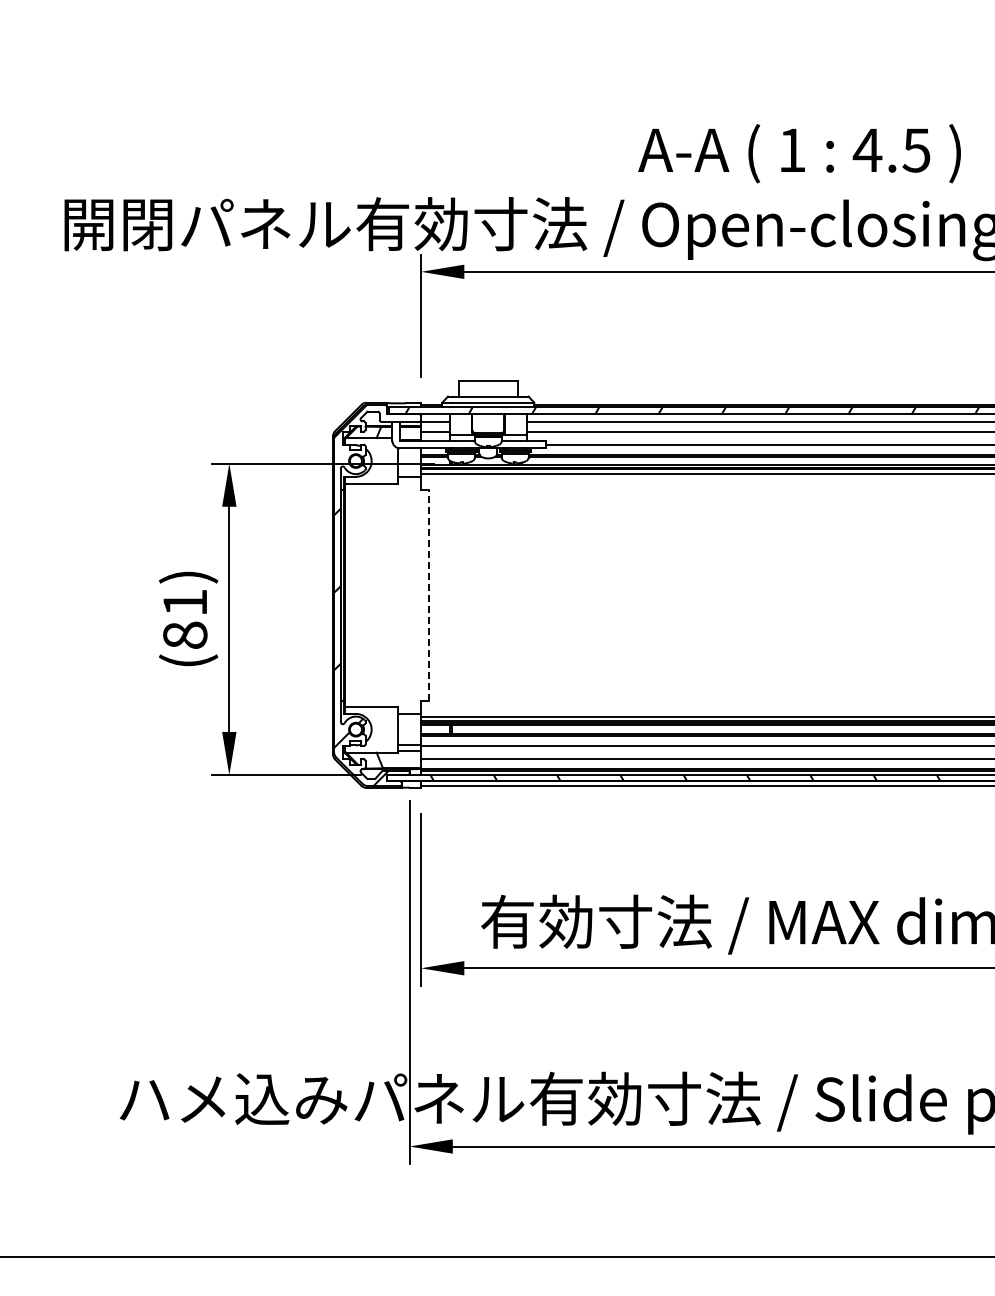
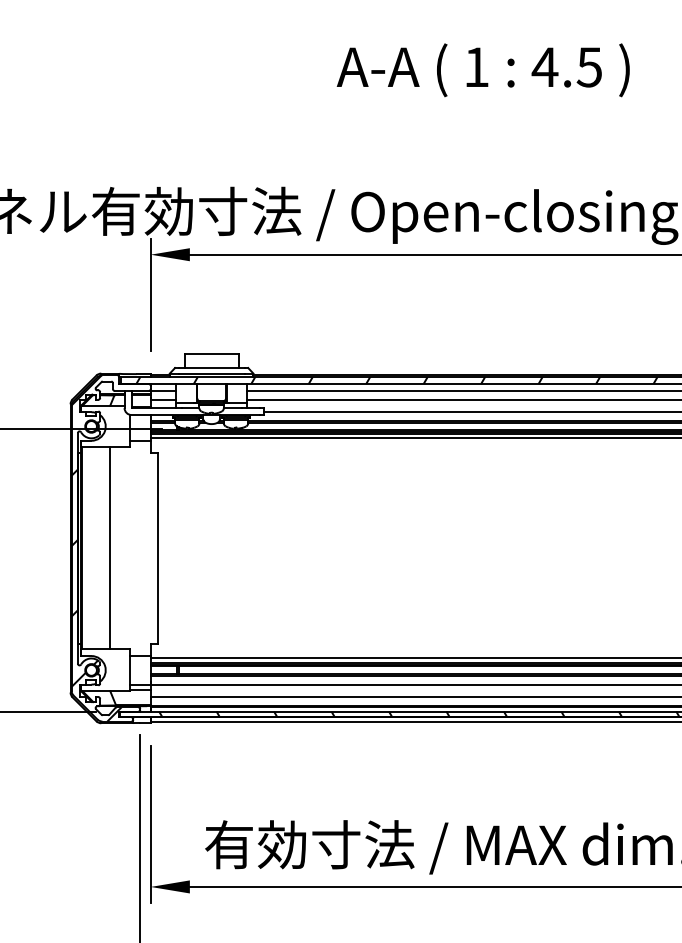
text: (799, 153) -> (483, 70), moved
line: (376, 595) -> (110, 548), added
line: (428, 595) -> (157, 548), dashed -> solid

